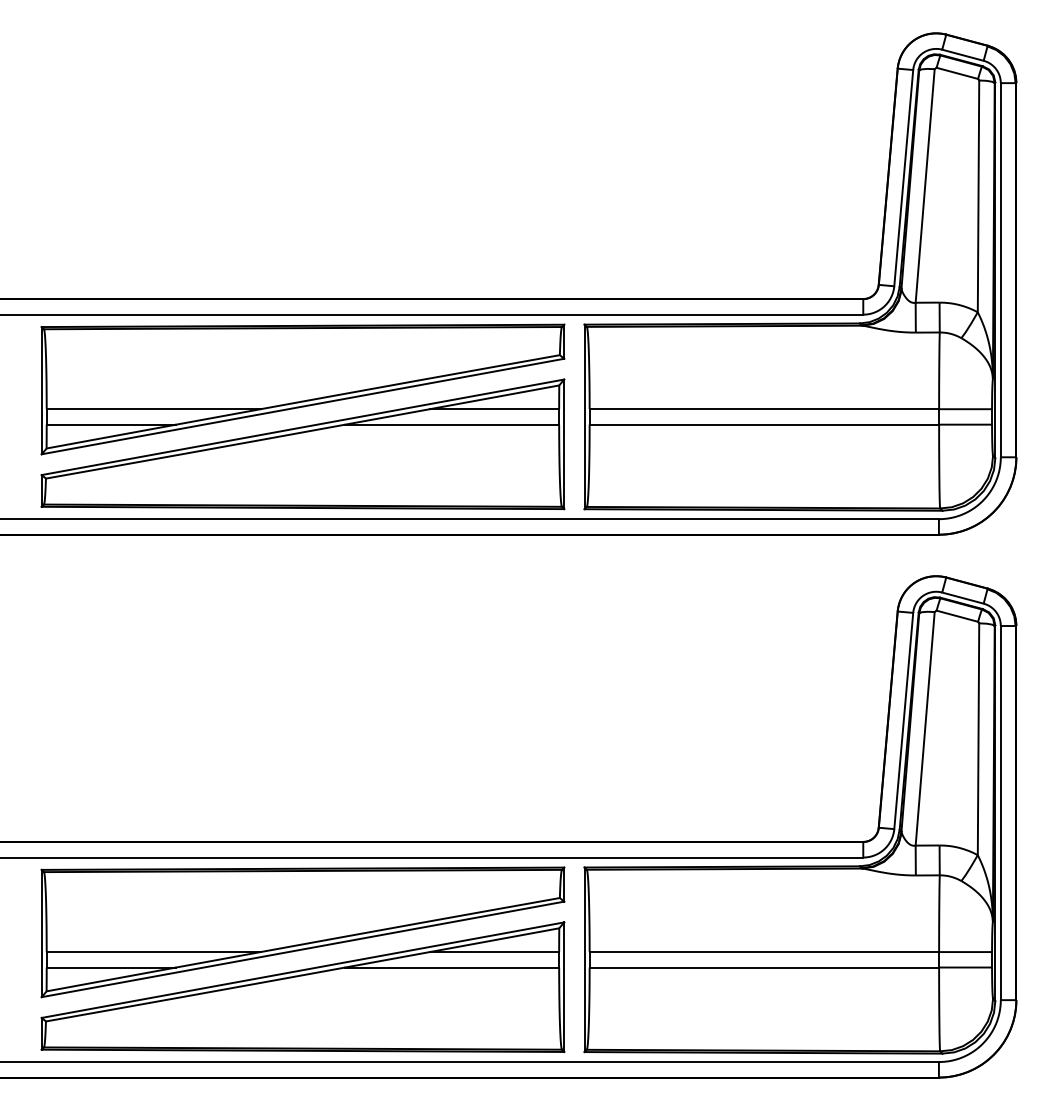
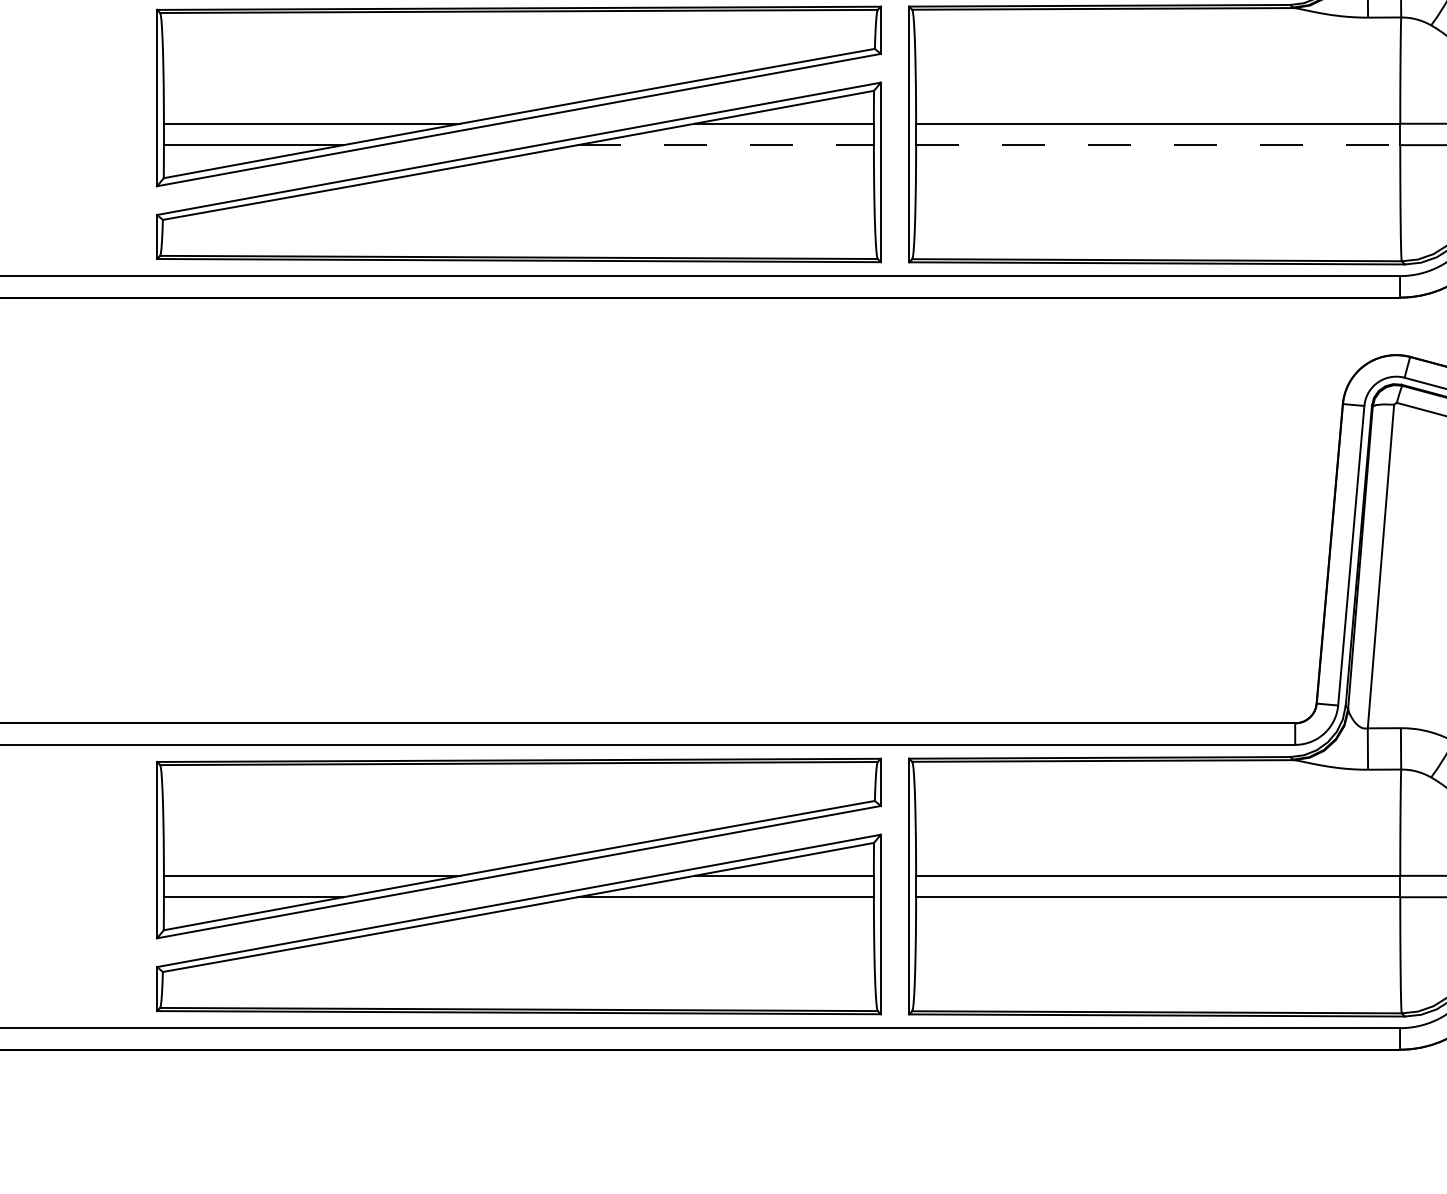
line: (452, 424) -> (726, 144), solid -> dashed
line: (764, 424) -> (1158, 144), solid -> dashed

